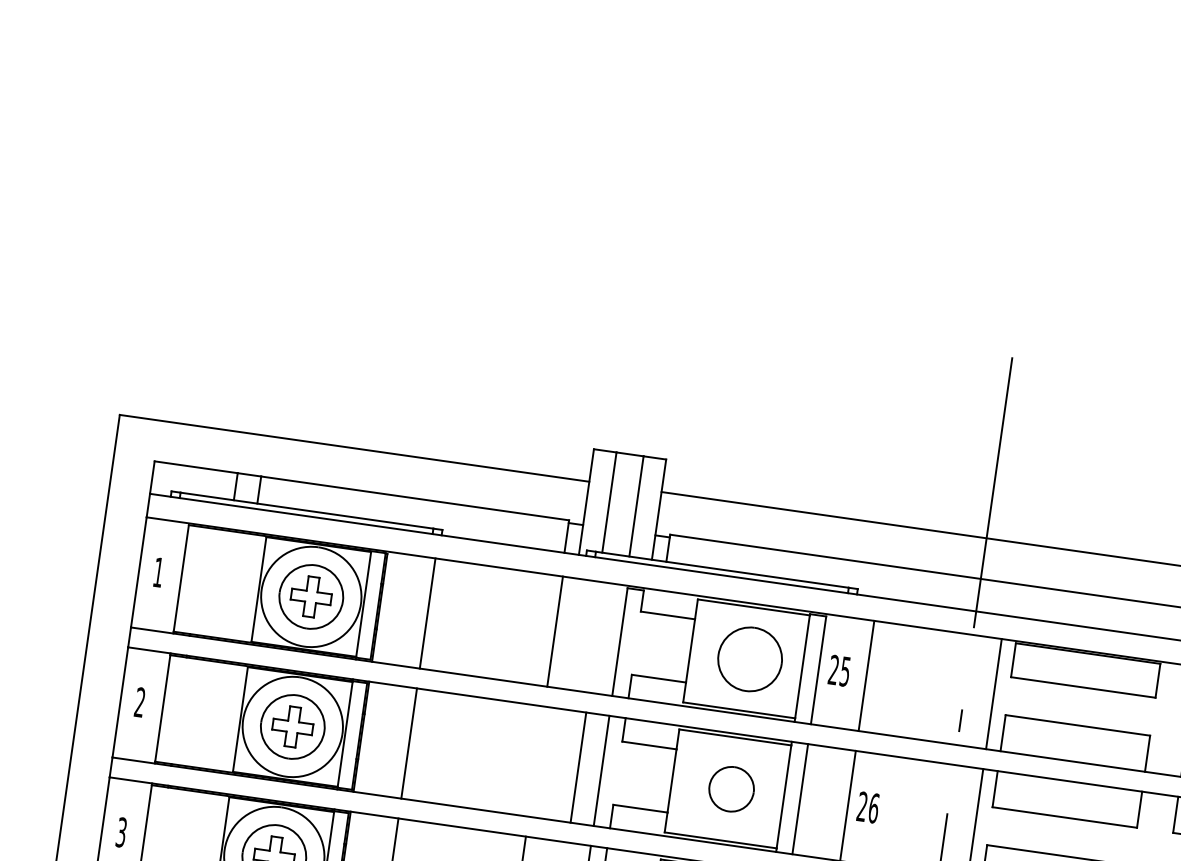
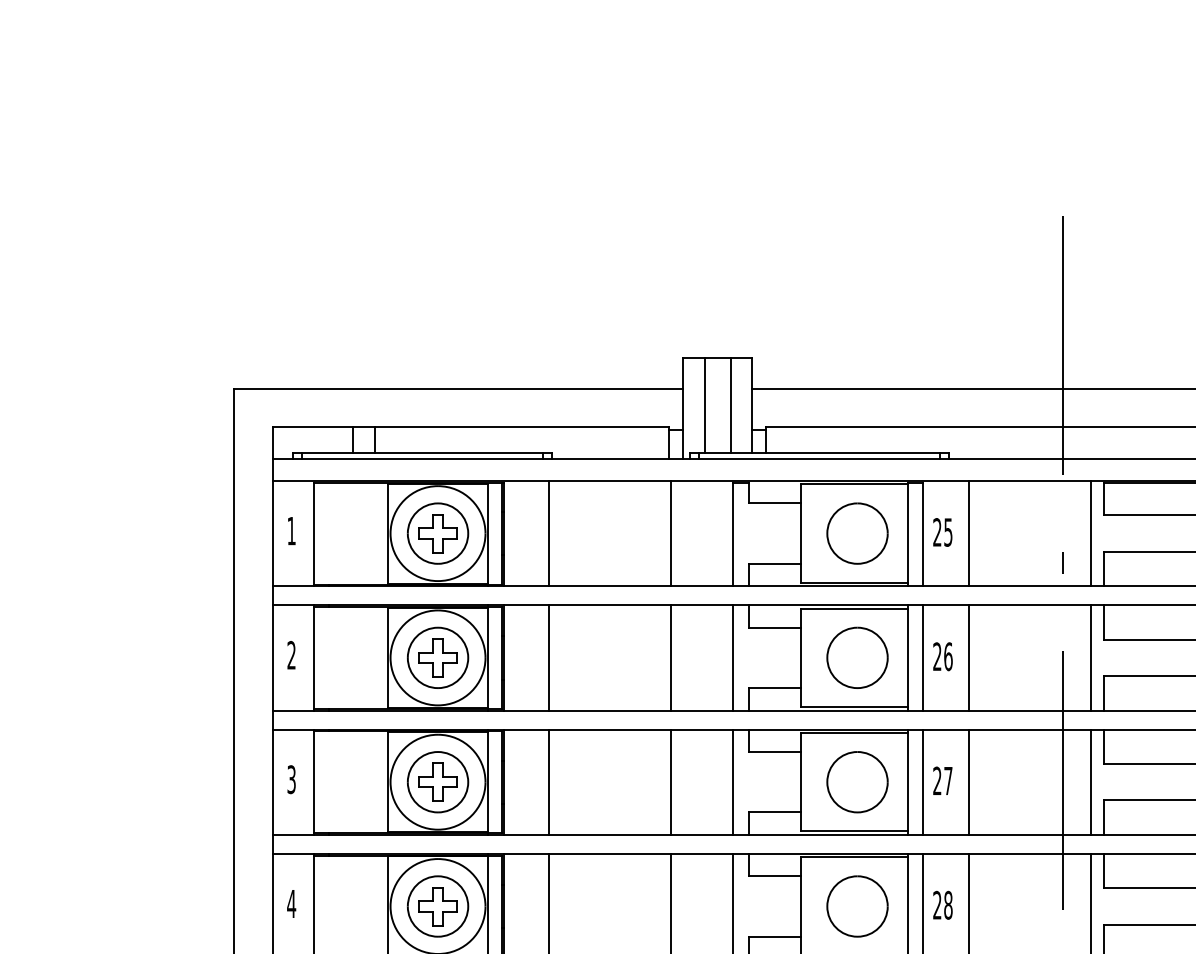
line: (578, 767) -> (671, 657), moved
part: (731, 788) -> (857, 657), size x1.43
text: (867, 807) -> (942, 656), moved

